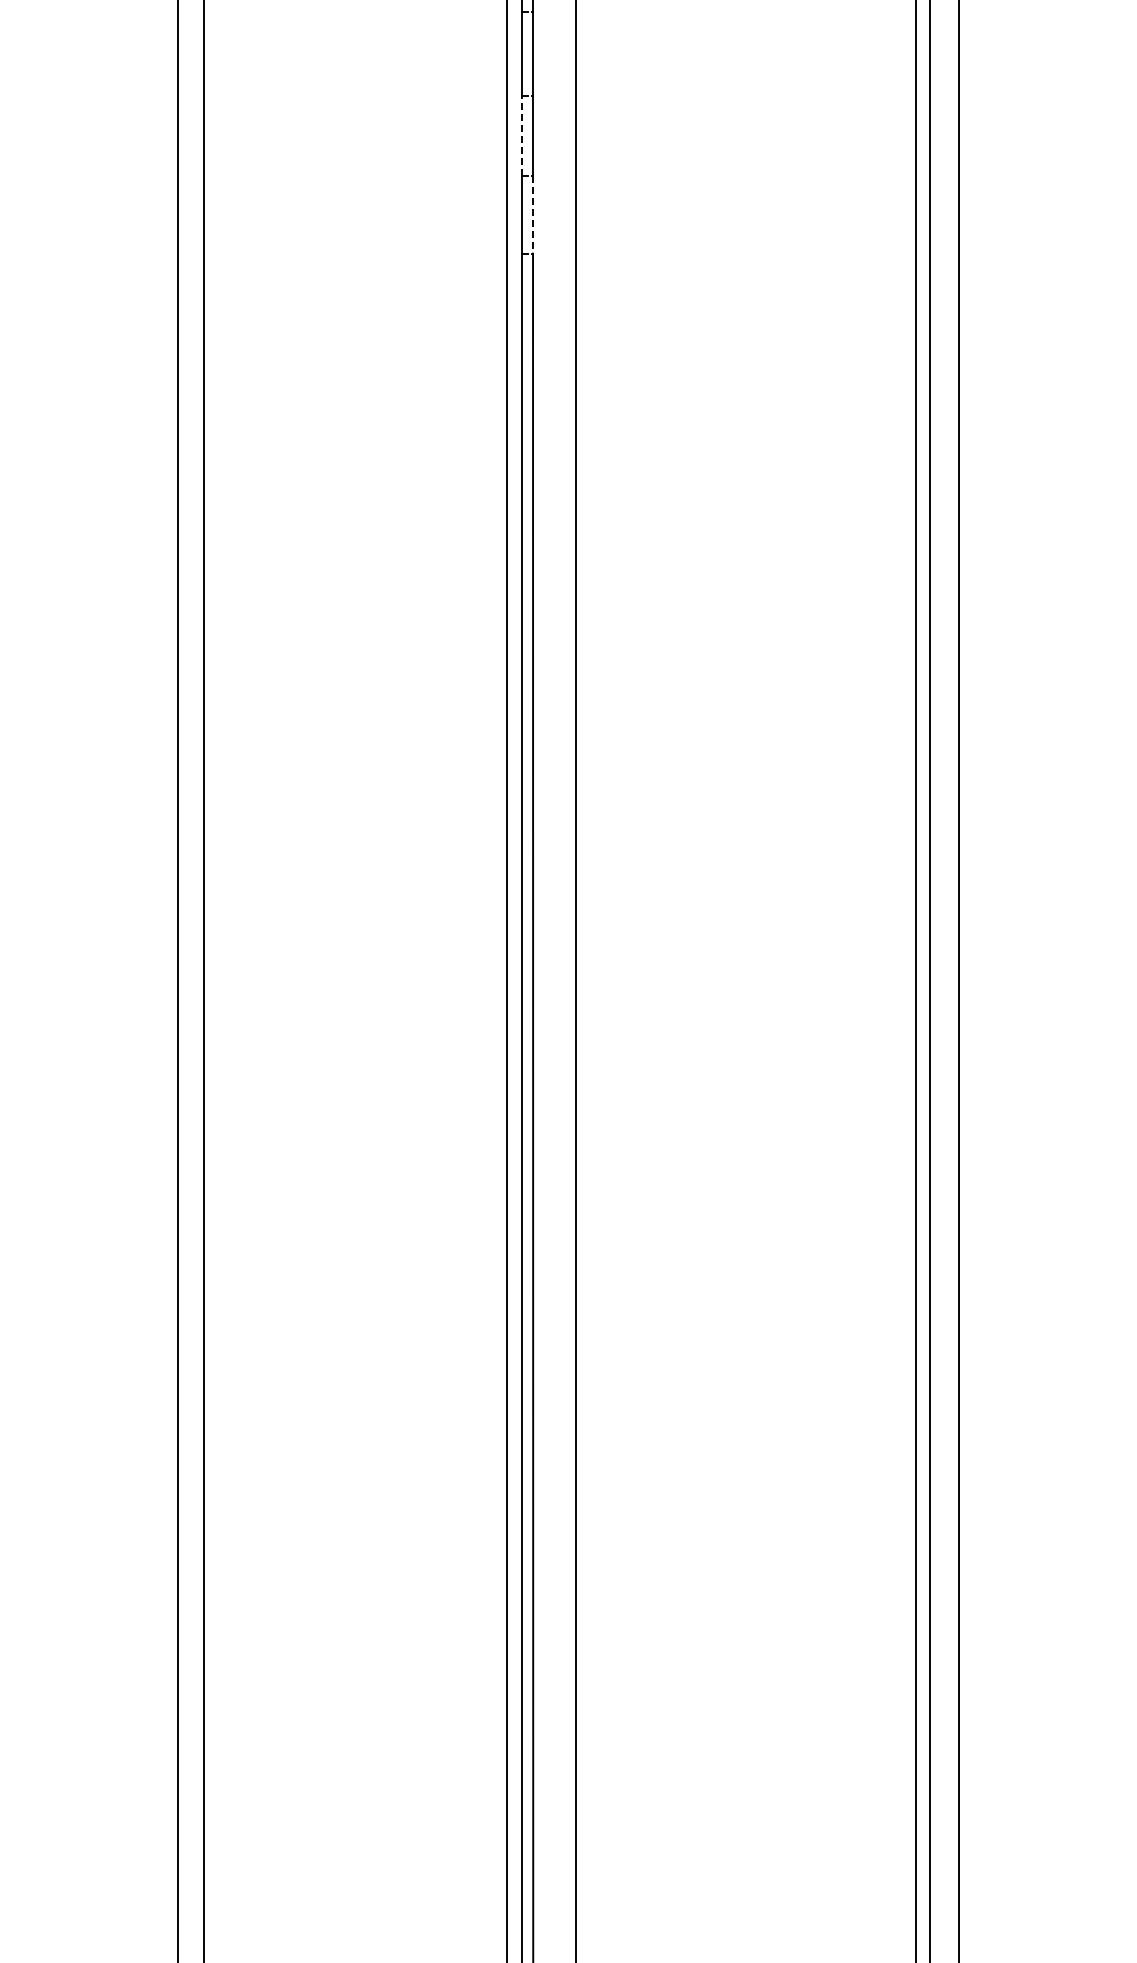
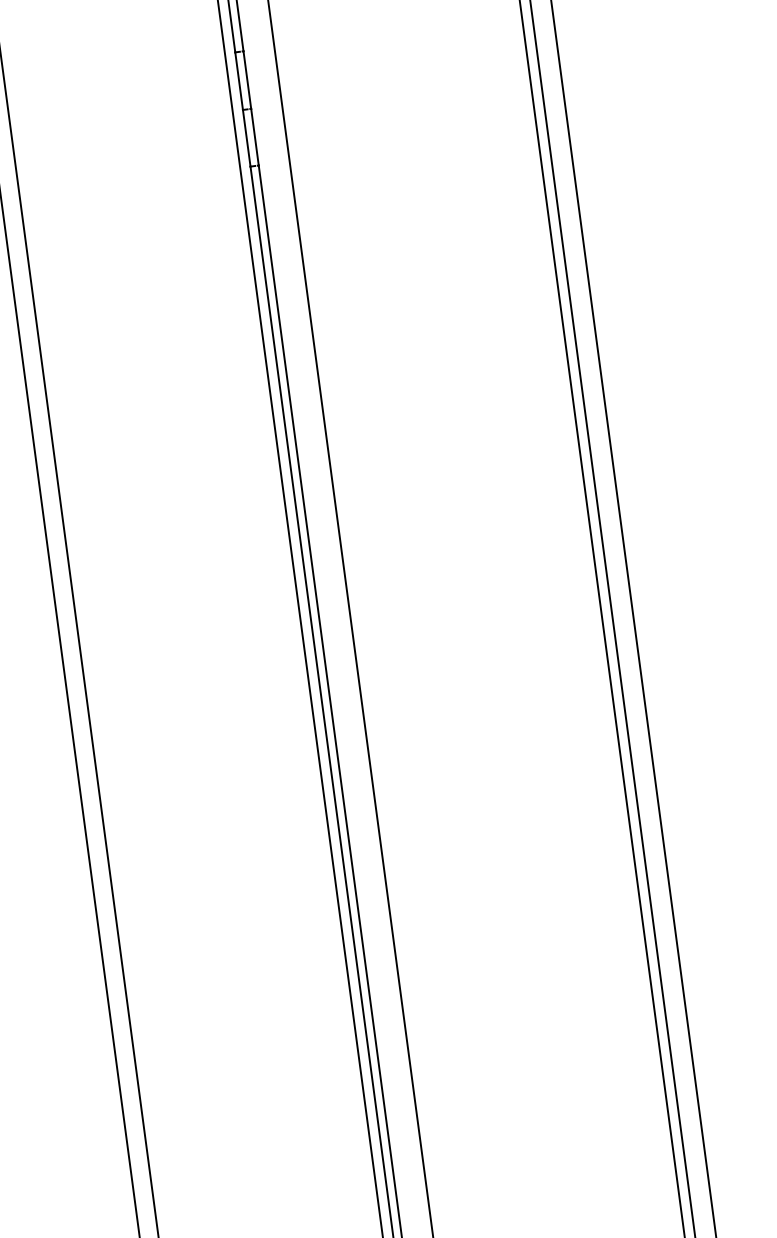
line: (521, 135) -> (238, 80), dashed -> solid
line: (533, 215) -> (255, 137), dashed -> solid

